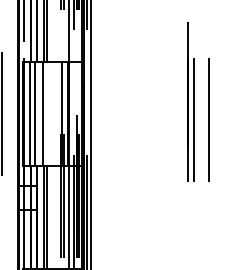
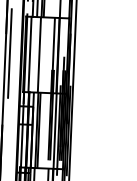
line: (34, 113) -> (33, 54), removed

